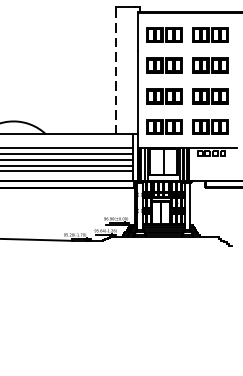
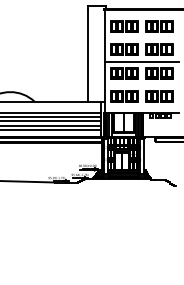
line: (116, 73) -> (88, 55), dashed -> solid
line: (188, 81) -> (142, 61), added

